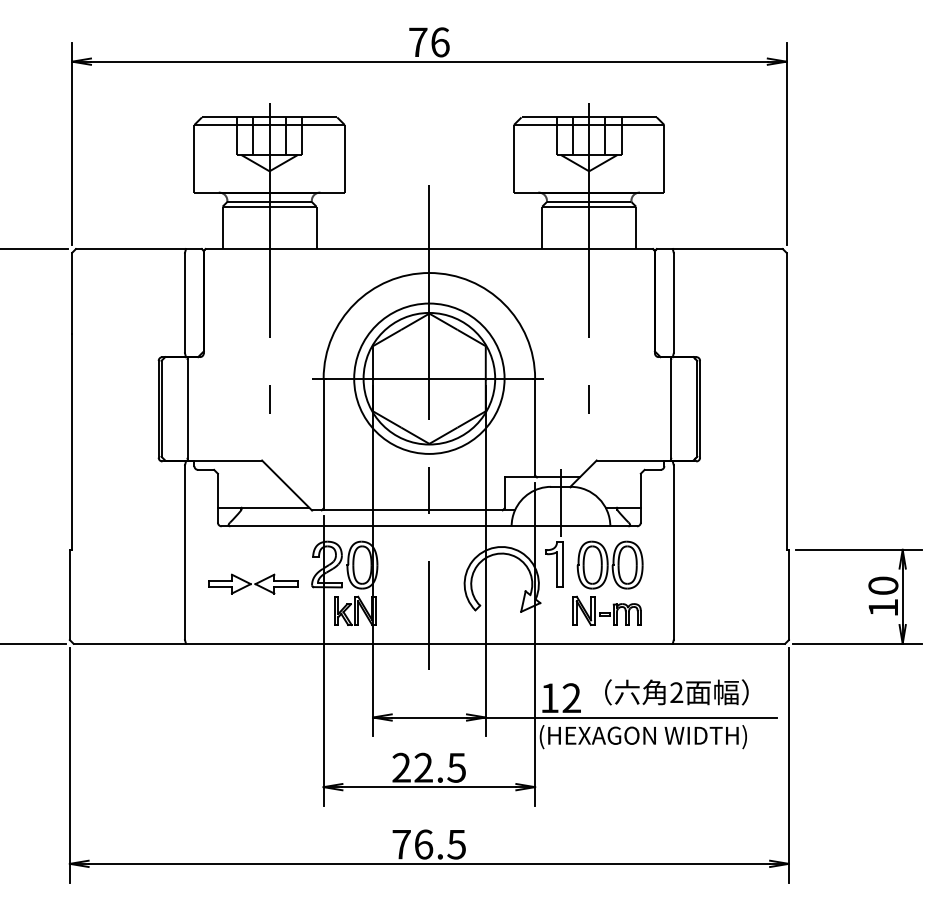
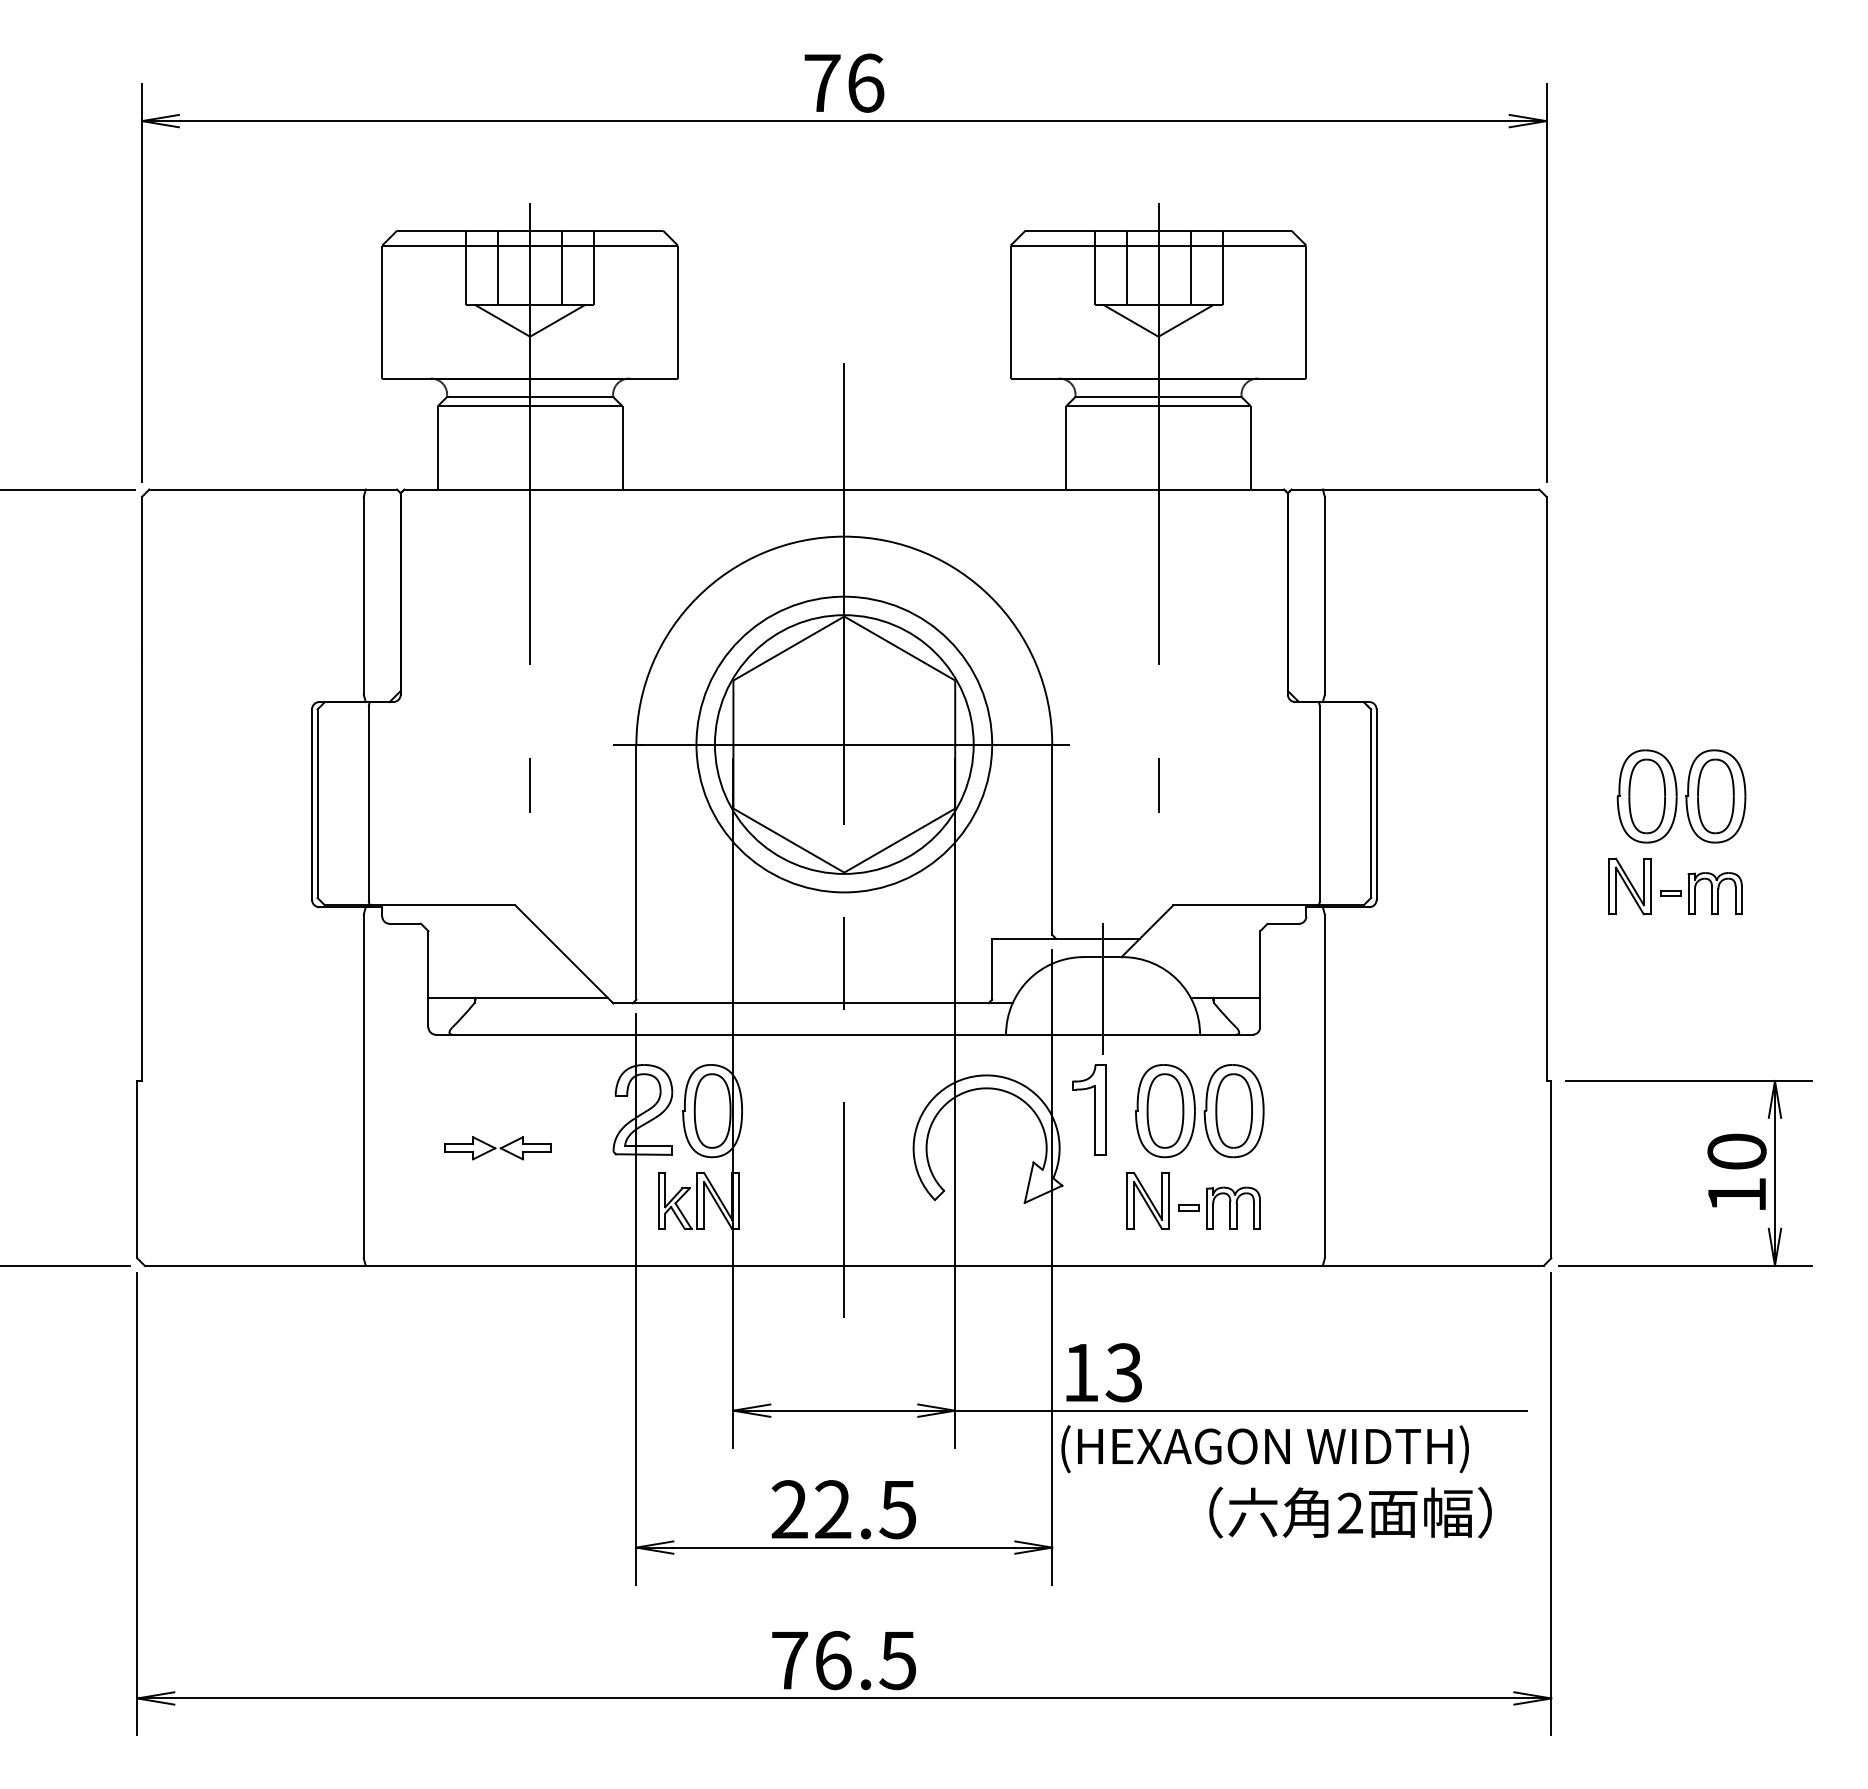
part: (852, 423) -> (1676, 832), added
part: (253, 583) -> (498, 1147), size x0.6
text: (676, 692) -> (1349, 1512), moved
text: (571, 698) -> (1123, 1373), 12 -> 13

